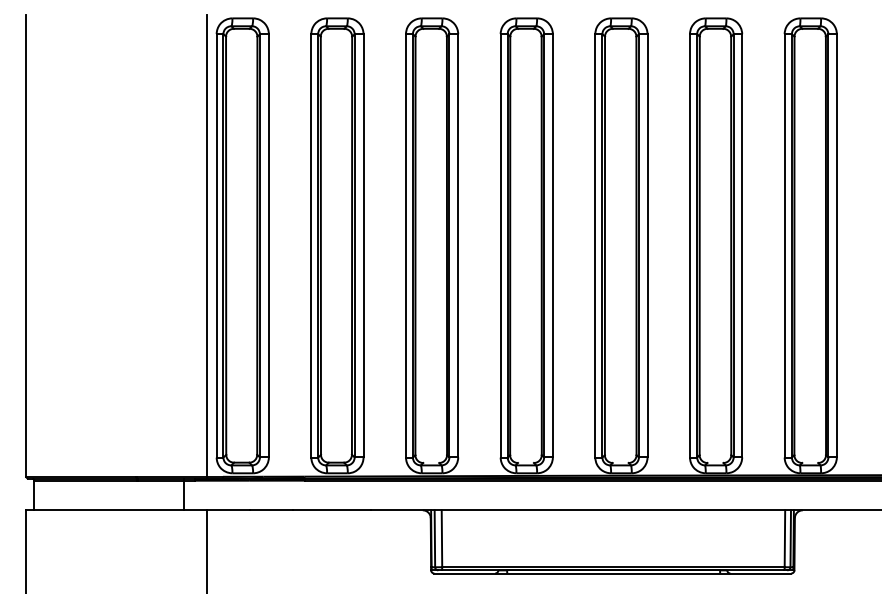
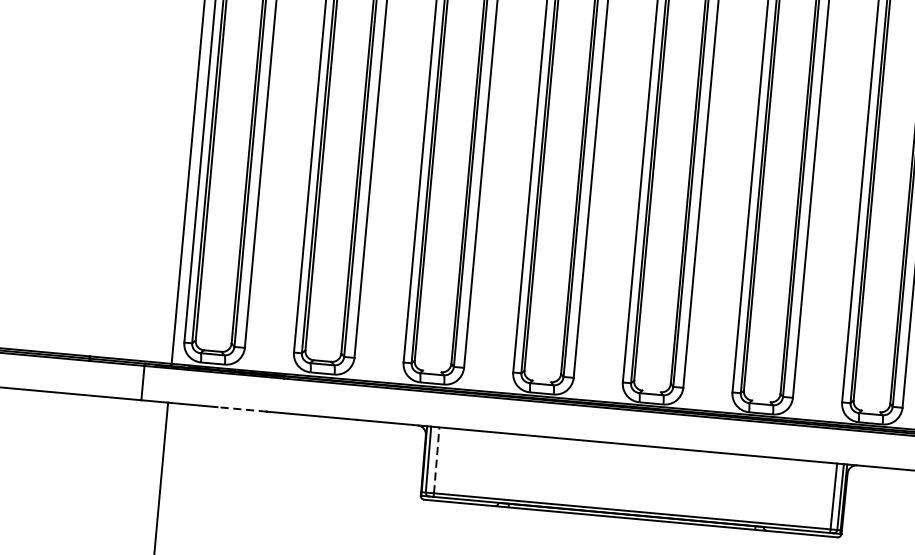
line: (270, 510) -> (241, 409), solid -> dashed
line: (441, 538) -> (436, 459), solid -> dashed

